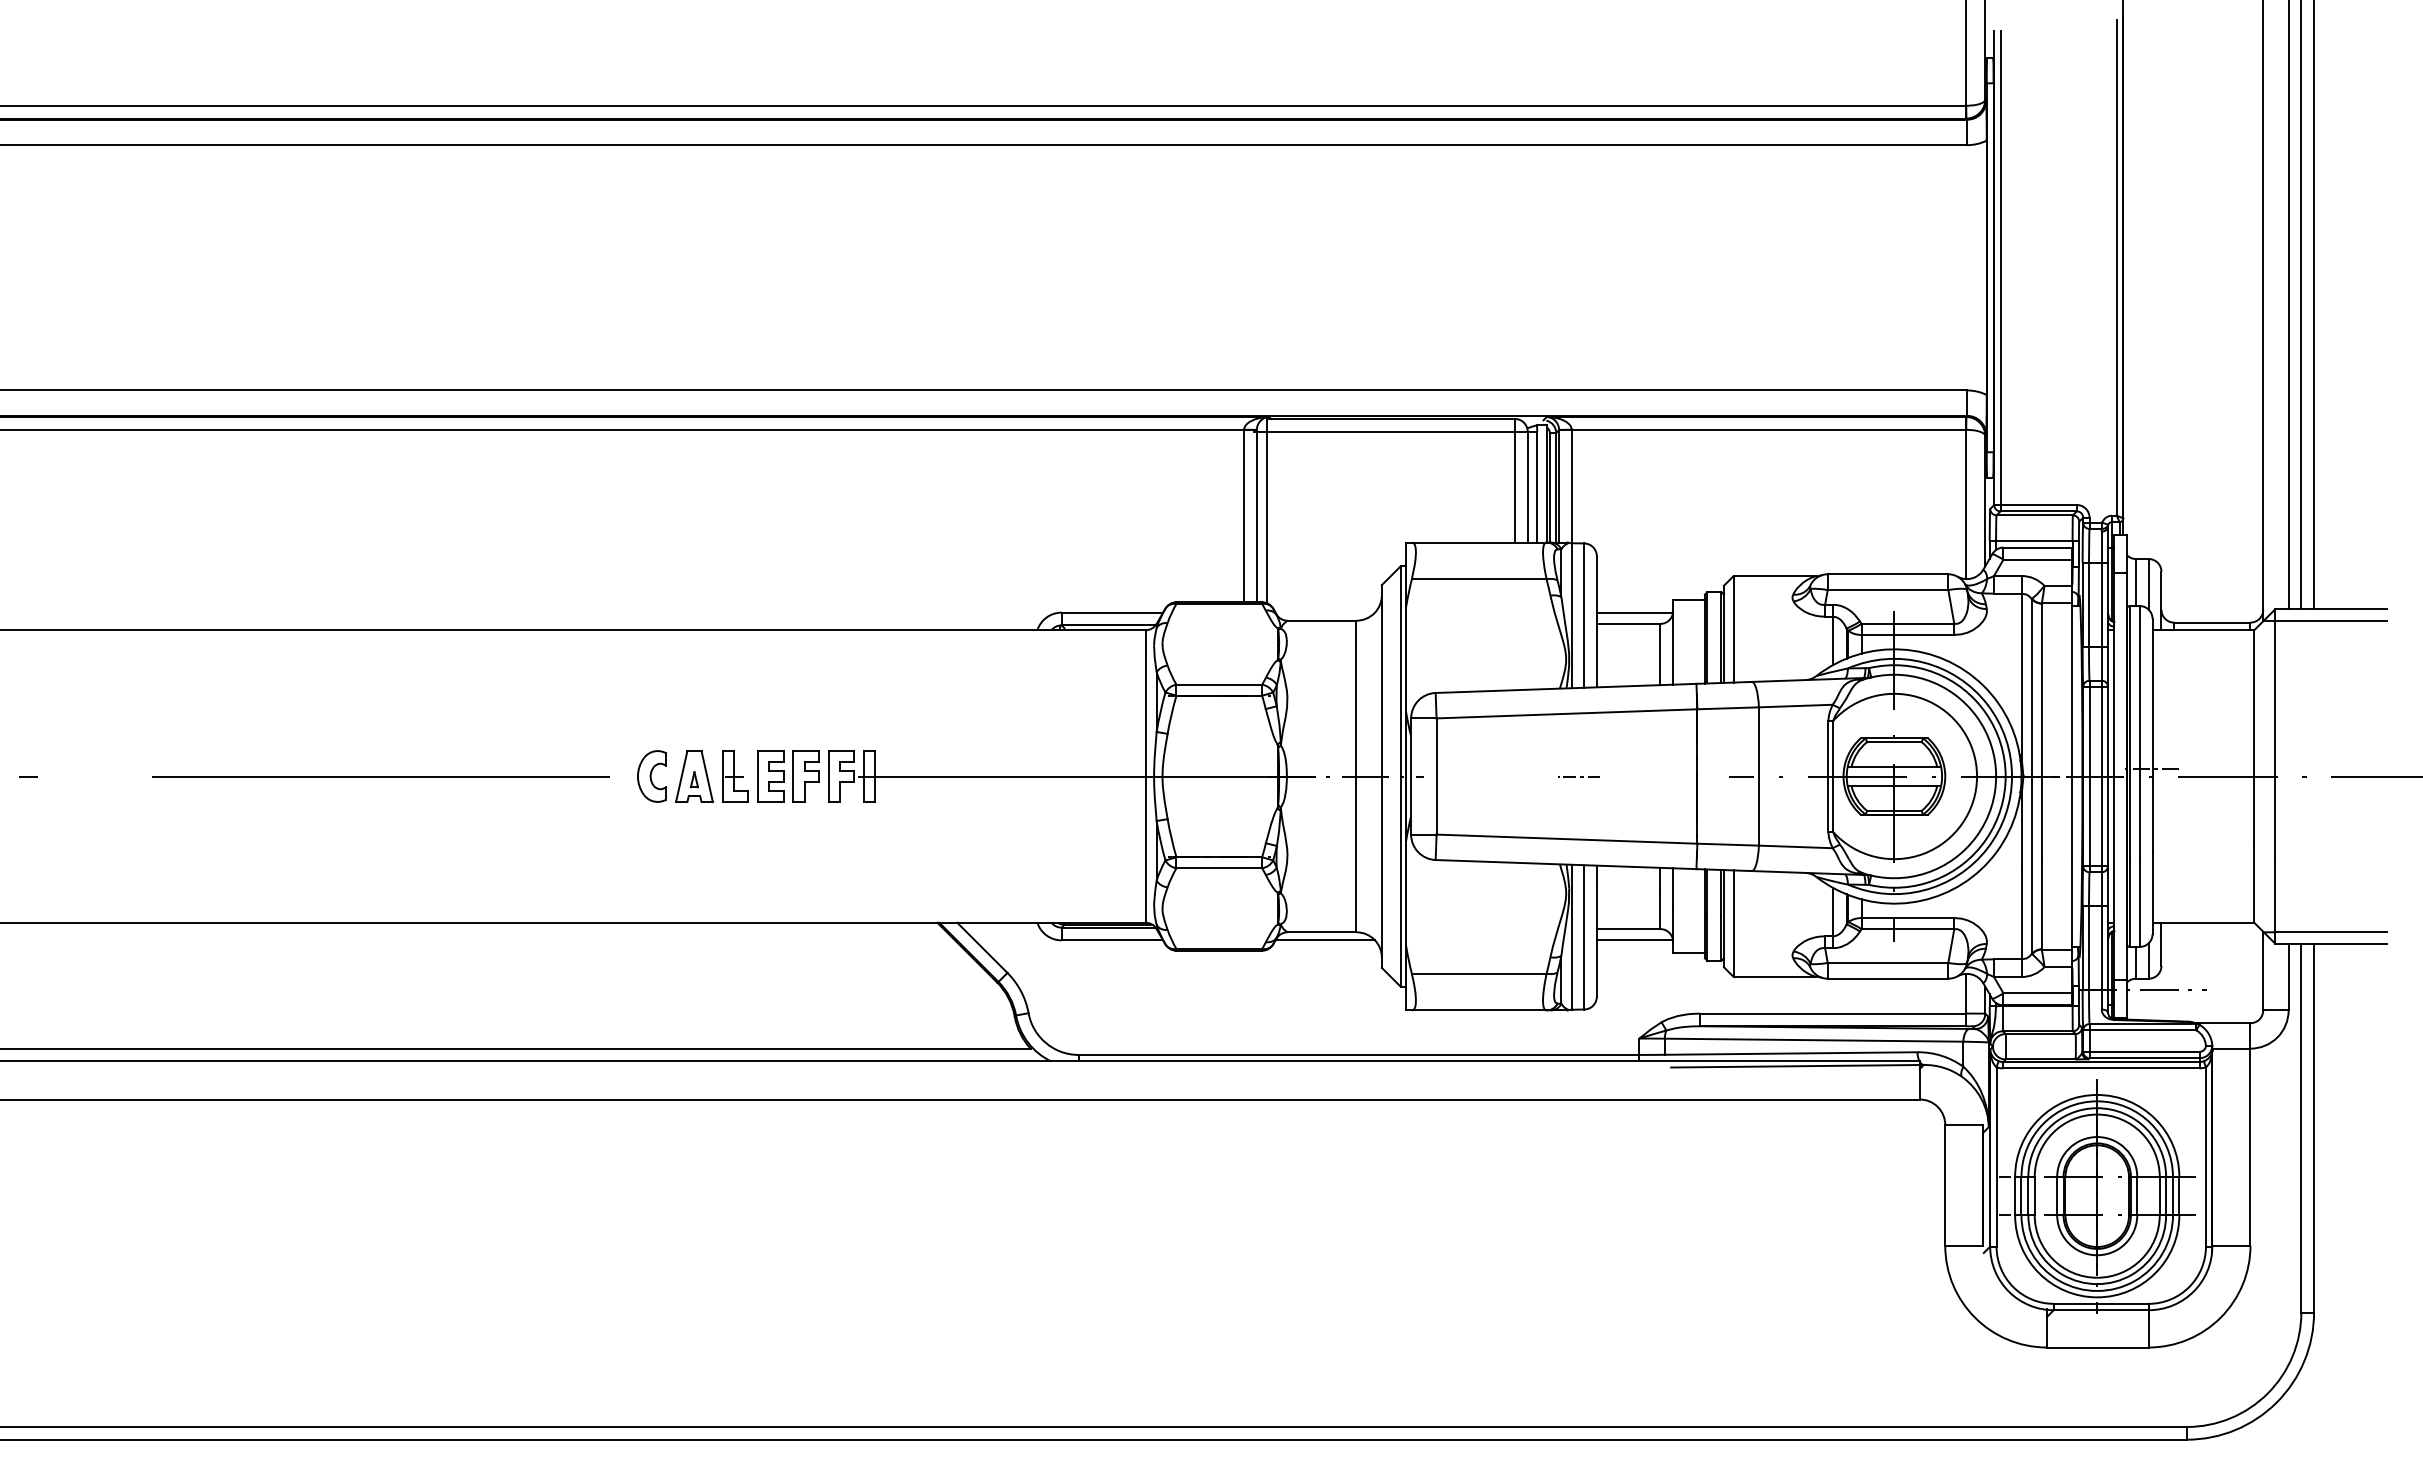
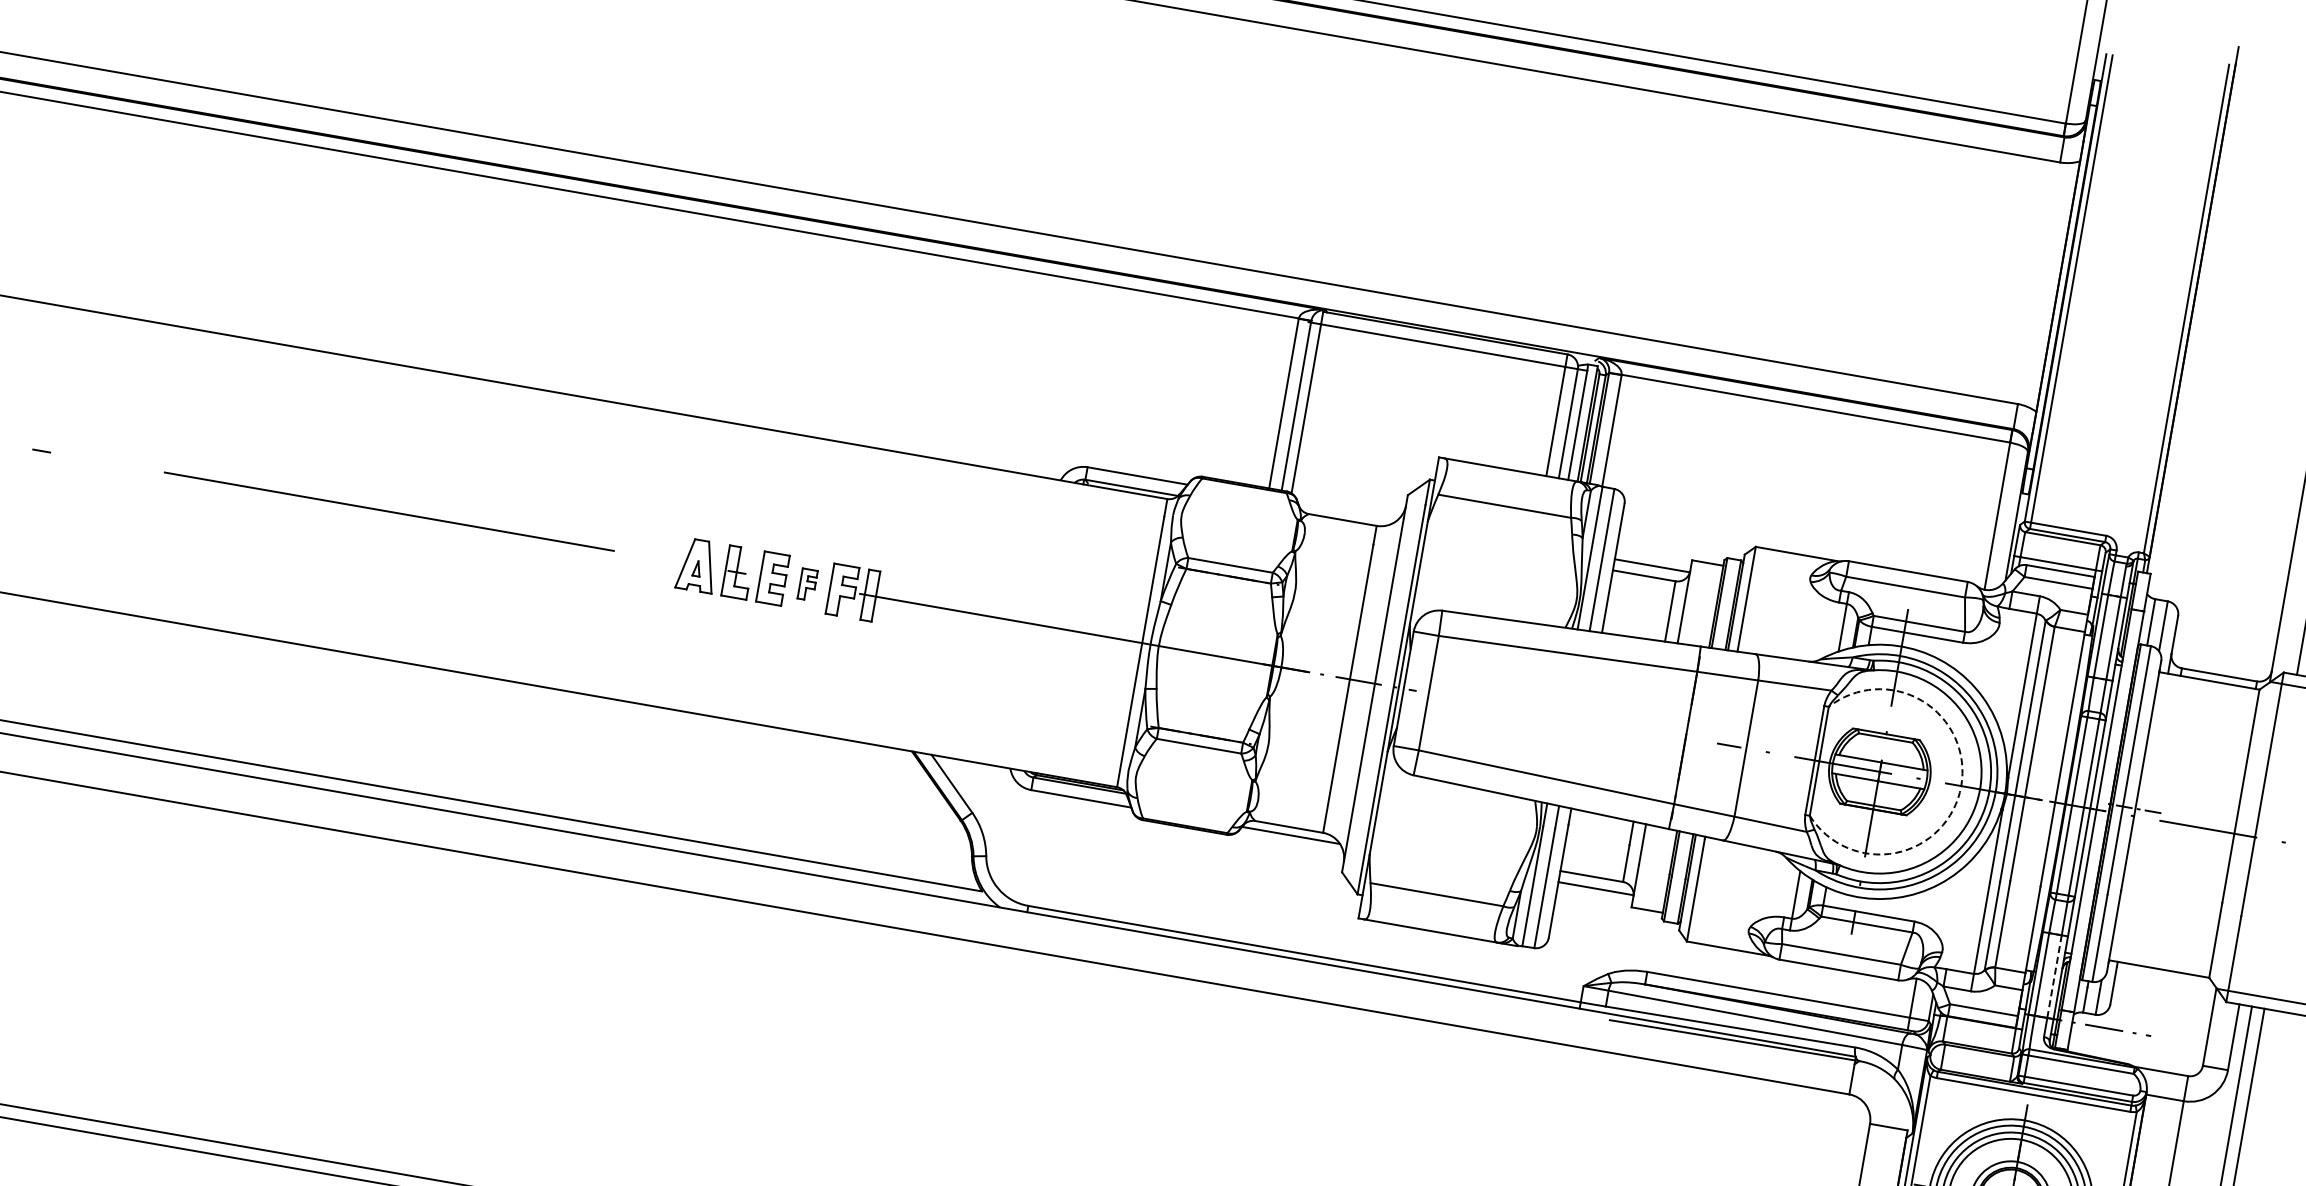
part: (651, 776) -> (655, 558), removed
part: (805, 776) -> (807, 584), size x0.6
line: (1580, 776) -> (1570, 717), removed
arc: (1977, 776) -> (1961, 786), solid -> dashed
line: (2101, 948) -> (2054, 976), solid -> dashed

